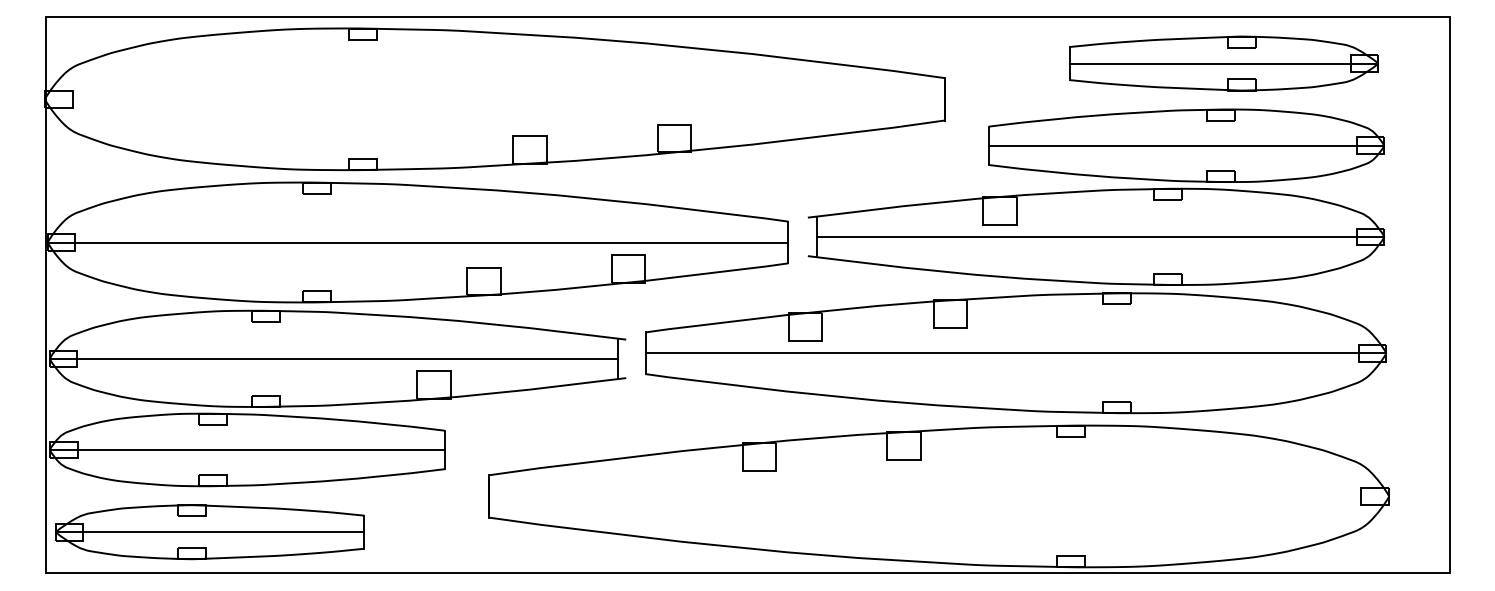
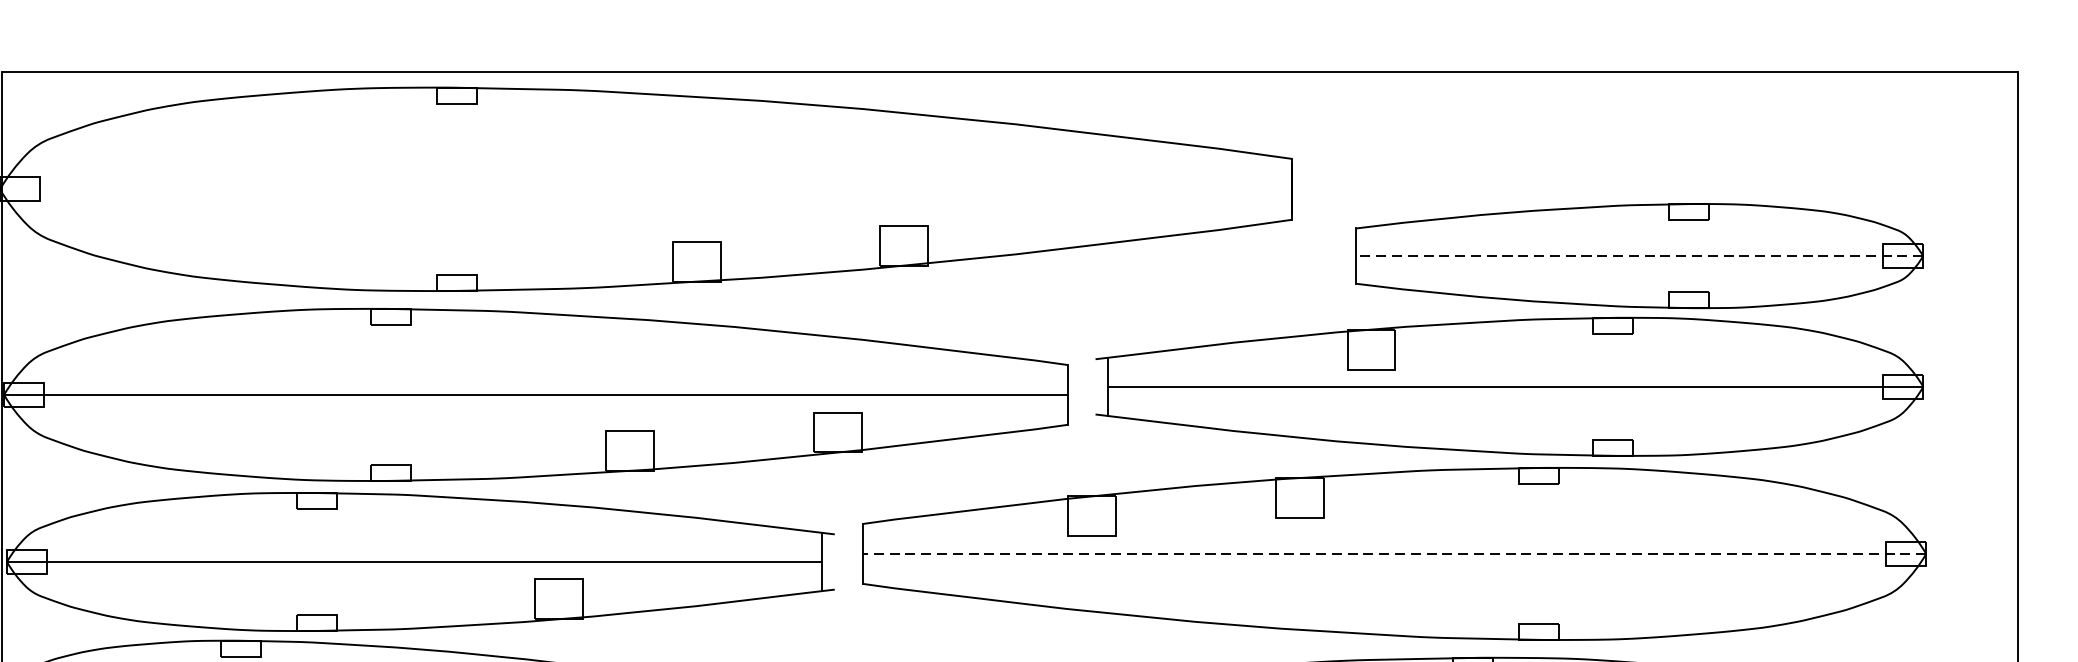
part: (1223, 63) -> (1692, 137), removed
line: (1186, 145) -> (1639, 255), solid -> dashed
line: (1015, 353) -> (1393, 554), solid -> dashed

